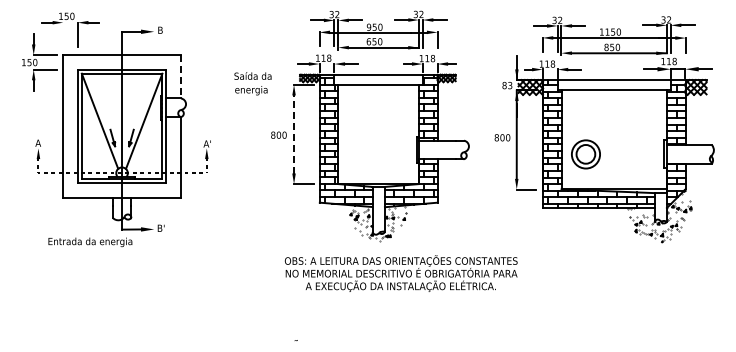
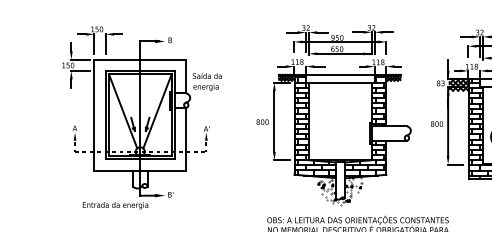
line: (63, 34) -> (94, 43), added
line: (181, 76) -> (186, 76), dashed -> solid
text: (252, 83) -> (206, 81), moved
line: (294, 134) -> (274, 121), dashed -> solid

